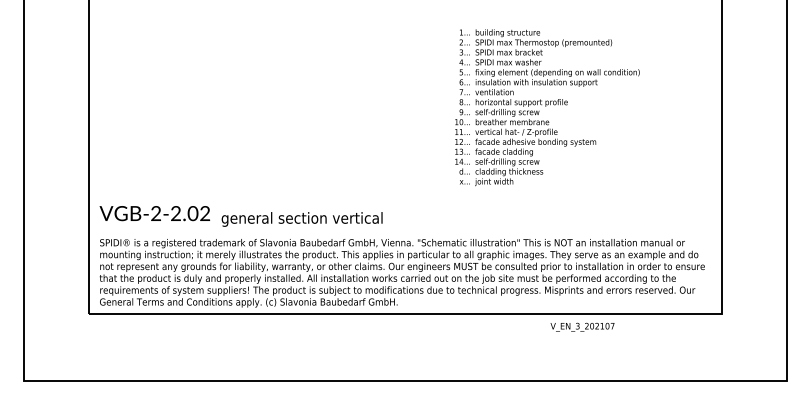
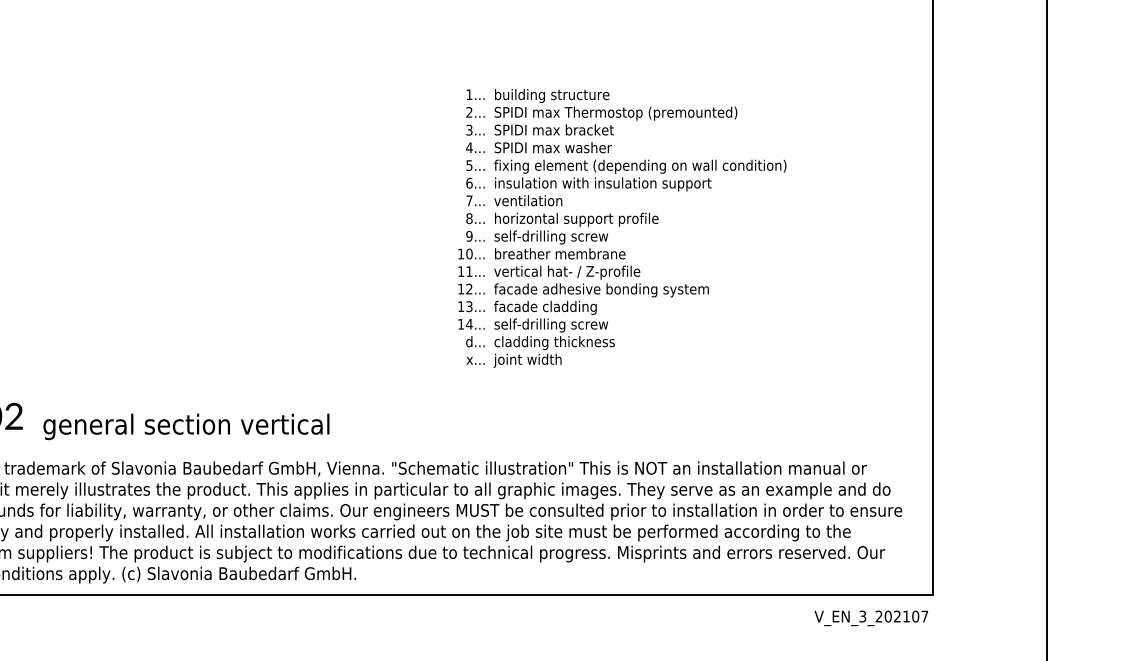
text: (582, 326) -> (871, 617), moved

